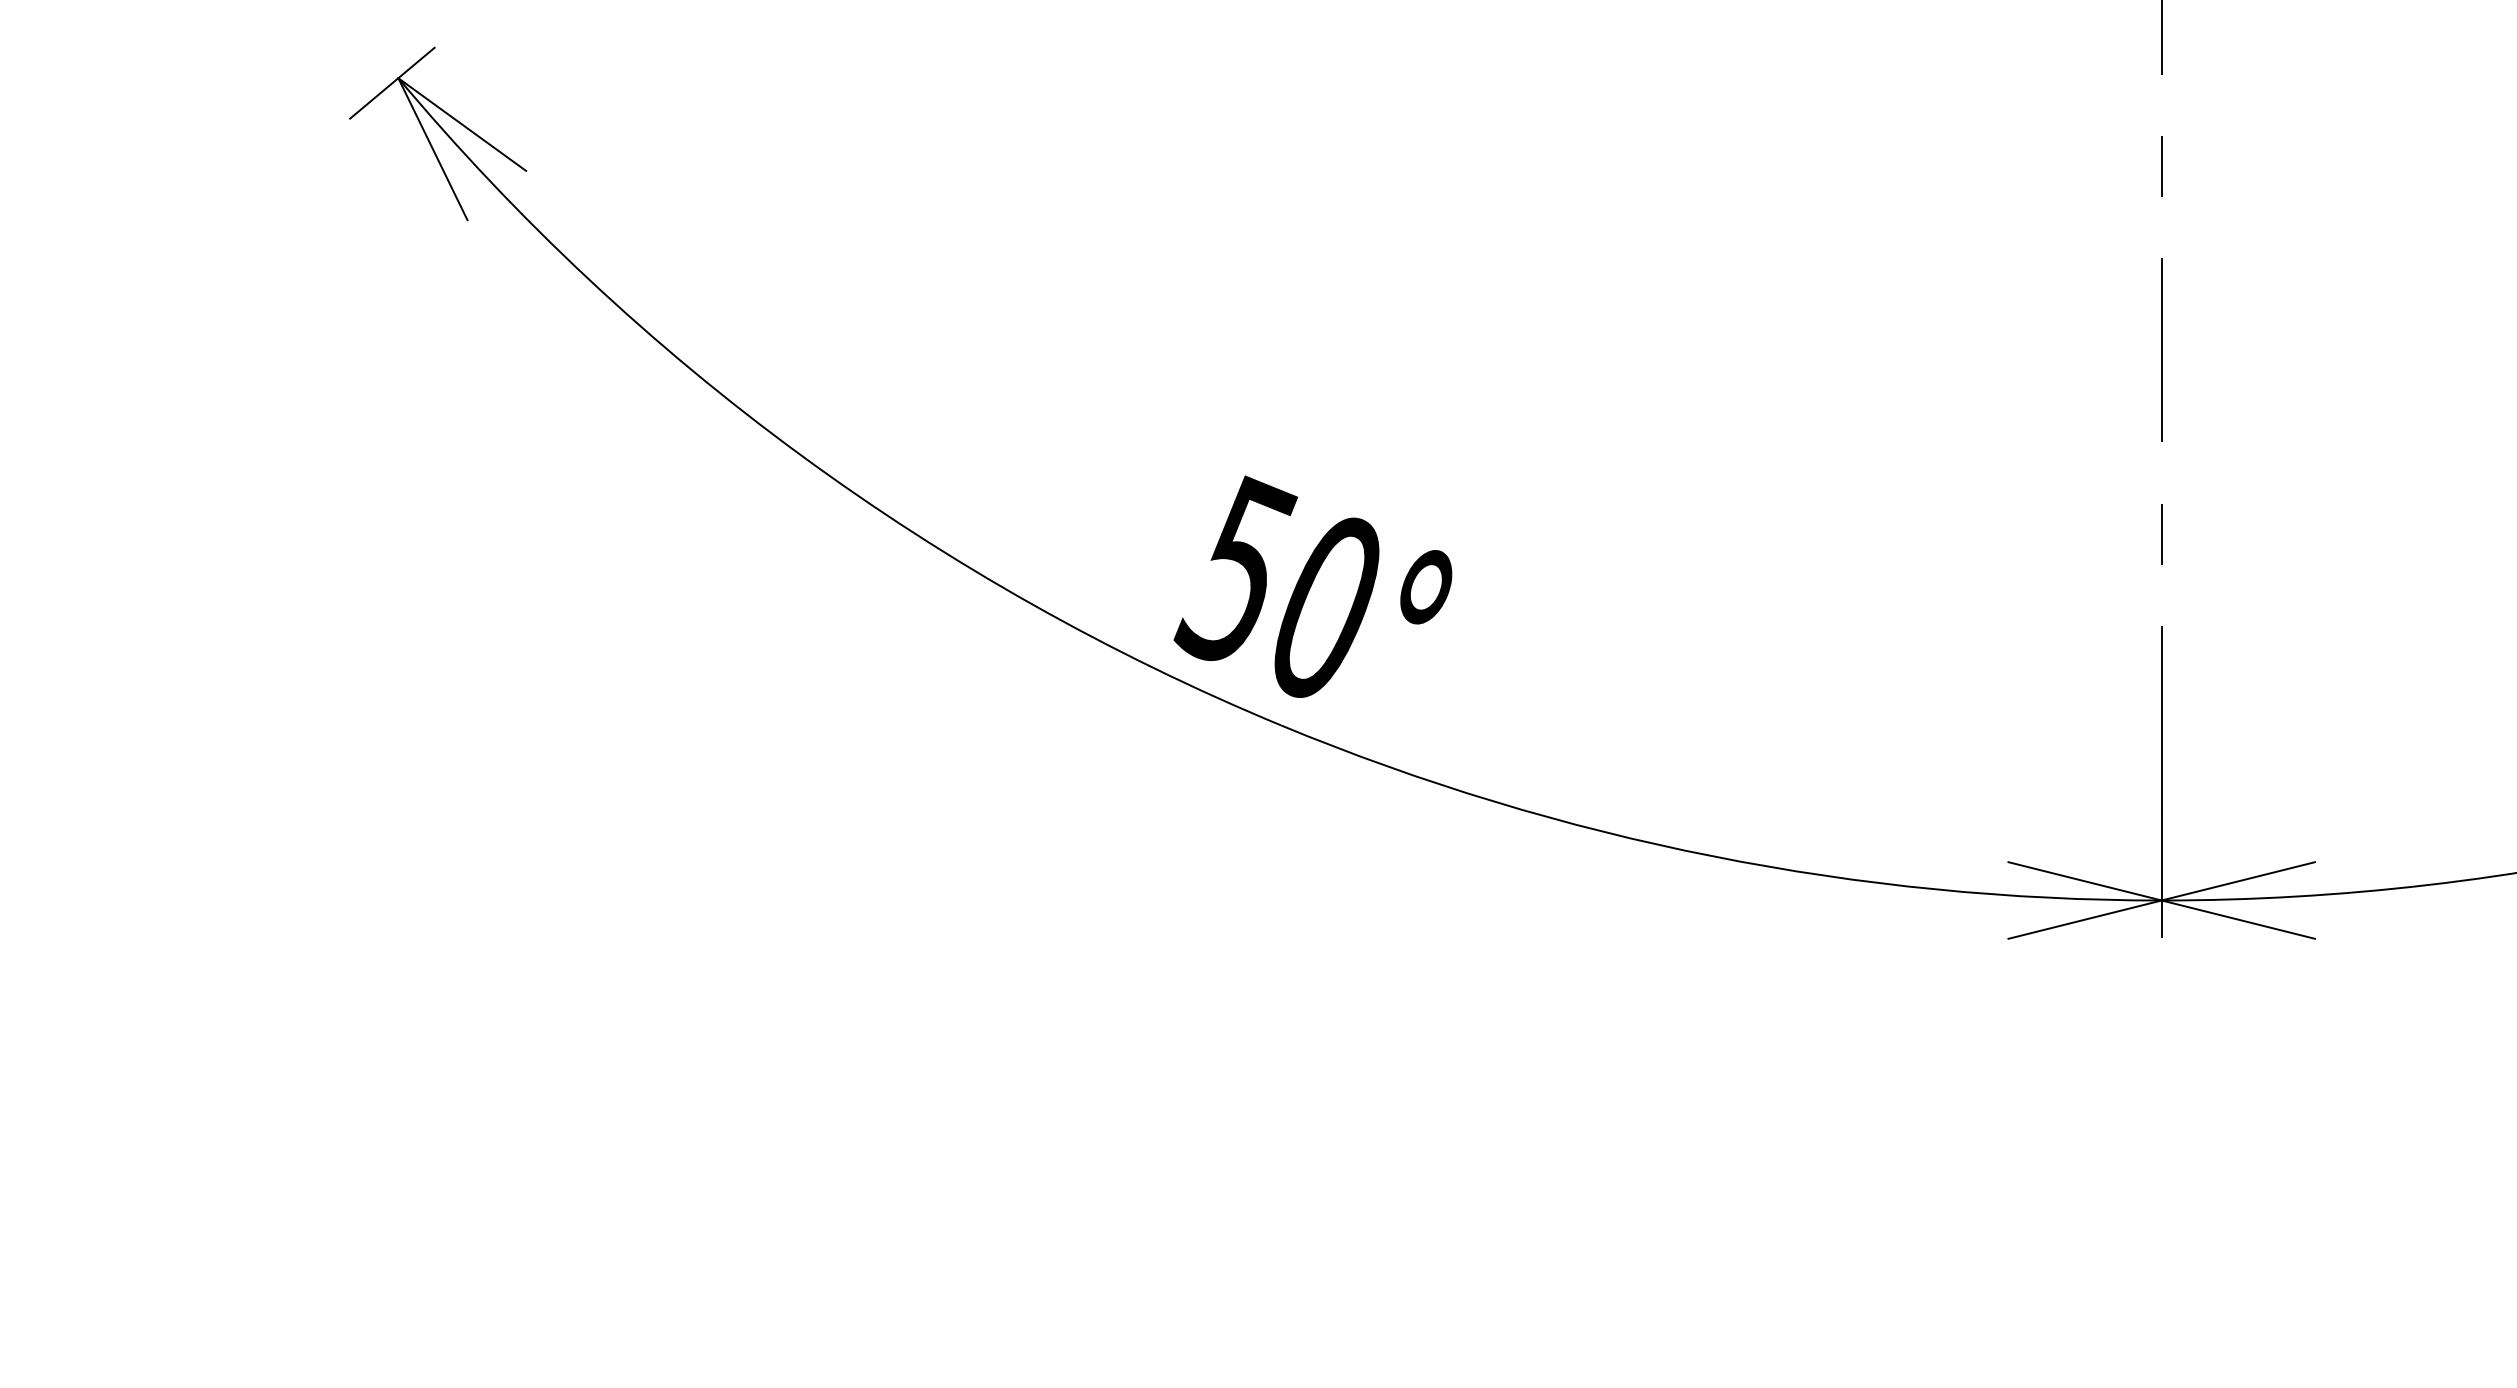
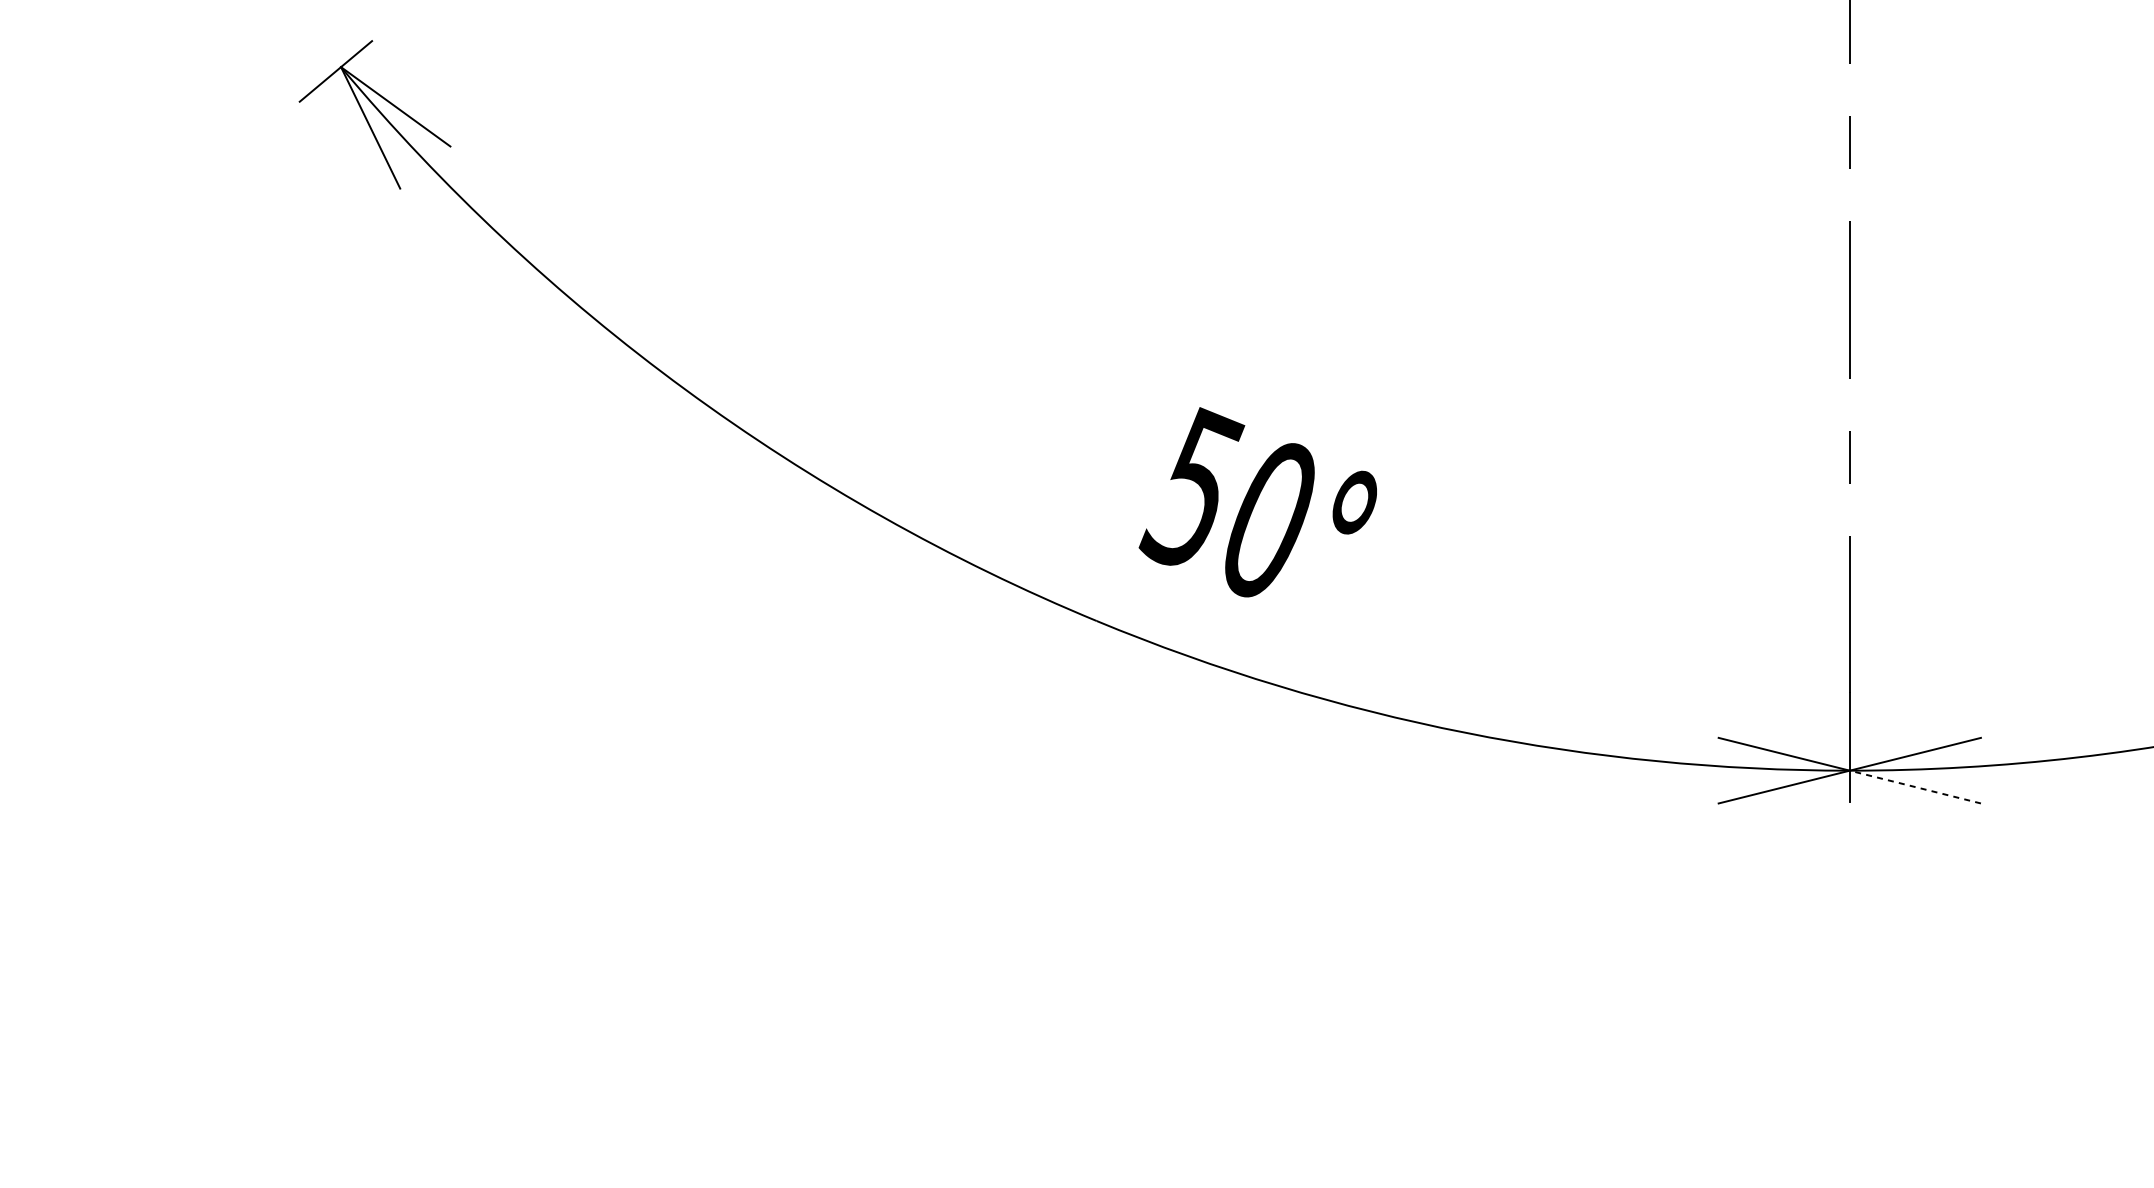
text: (1312, 586) -> (1257, 502), moved
line: (2238, 919) -> (1915, 786), solid -> dashed

